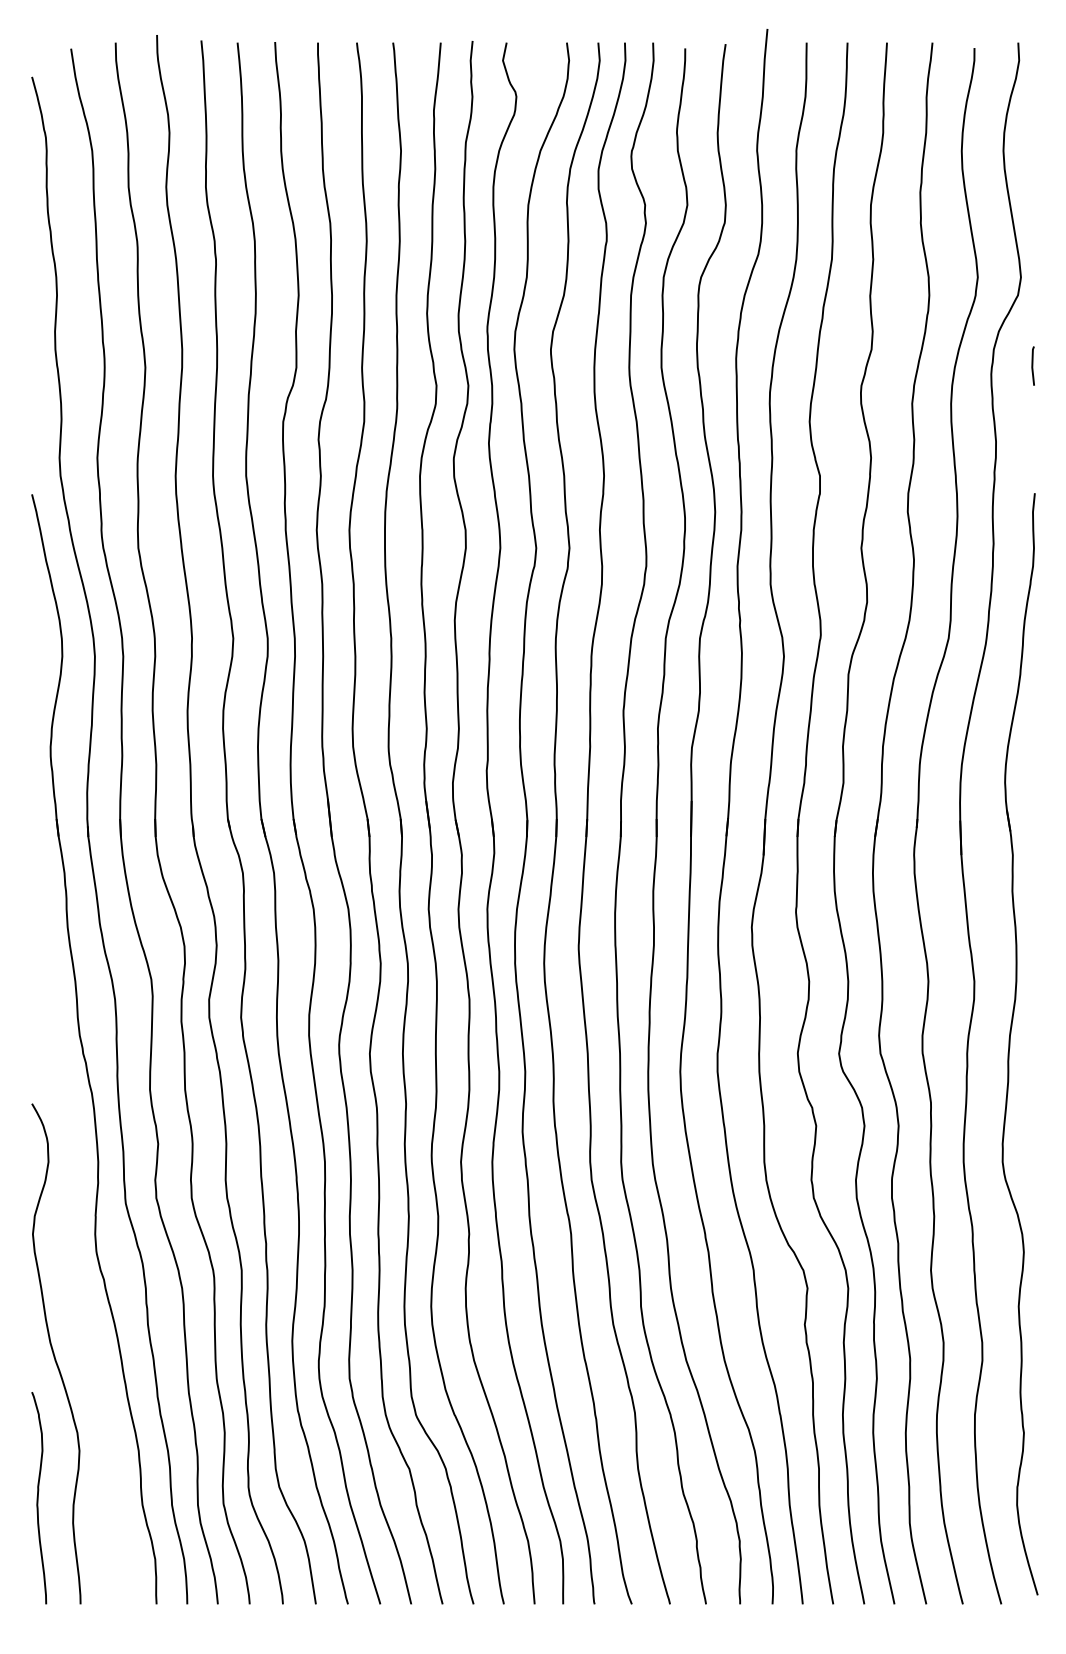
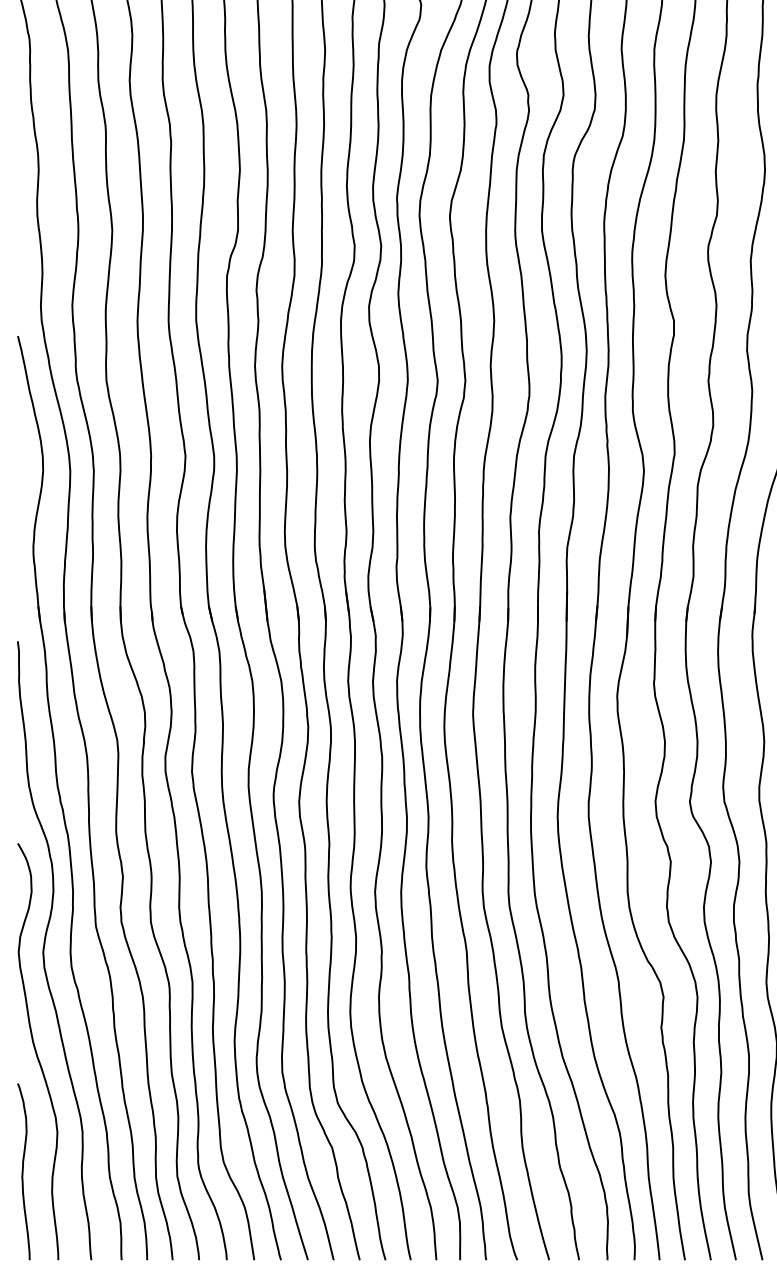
curve: (64, 1228) -> (44, 947), added

